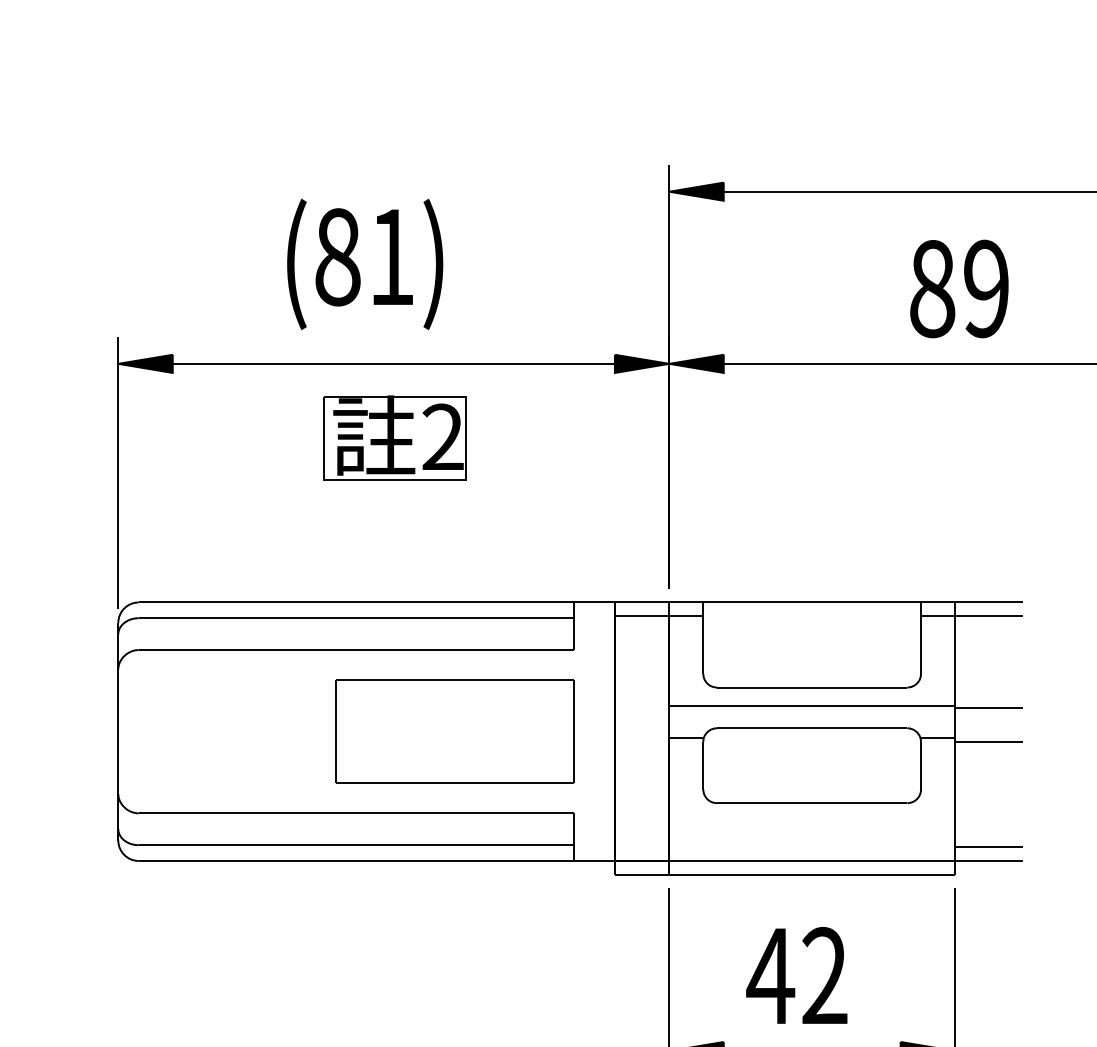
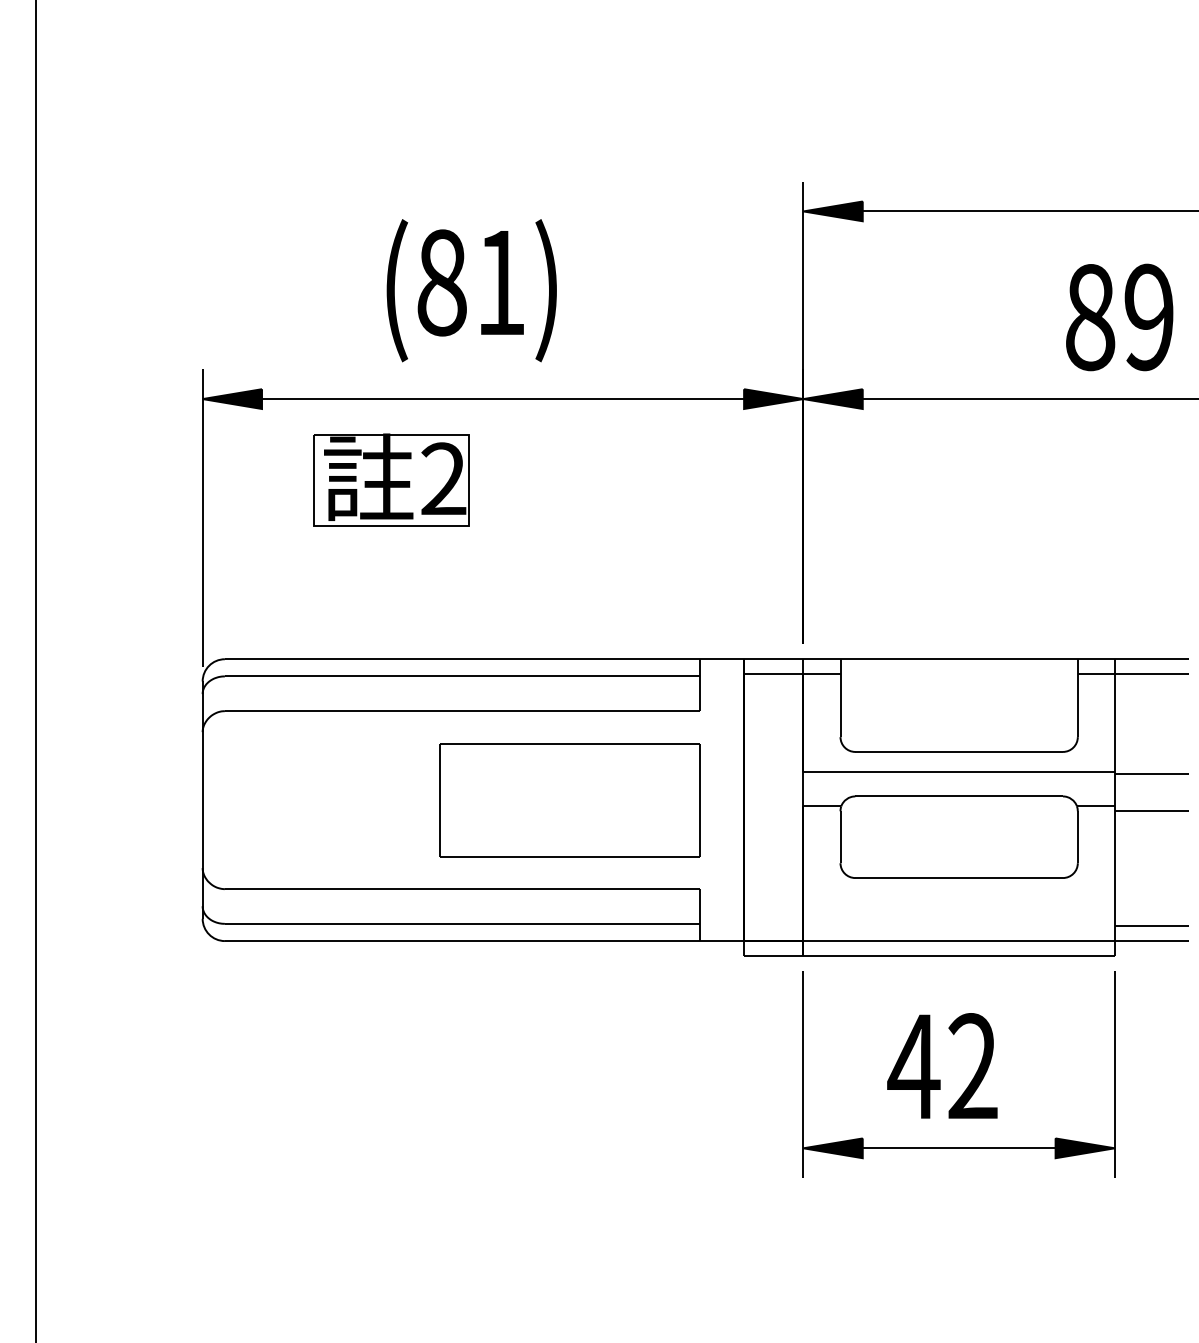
part: (395, 437) -> (391, 479), moved

